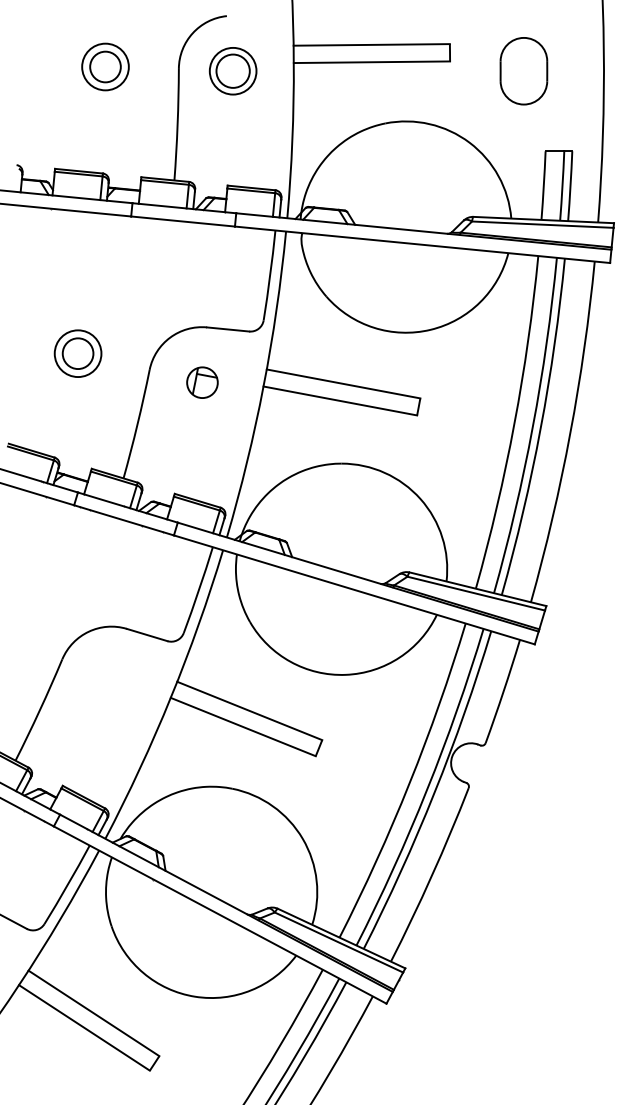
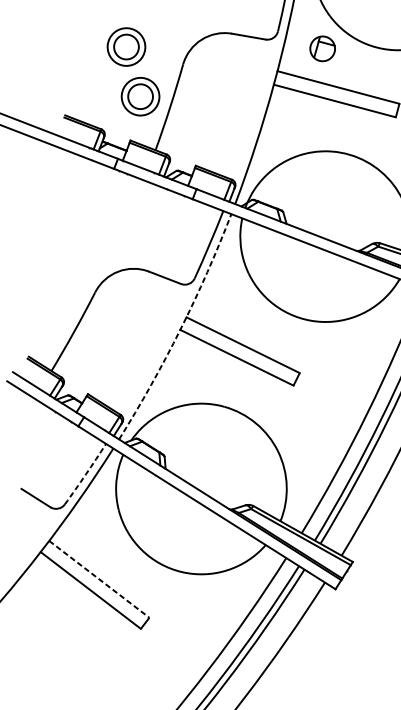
part: (202, 382) -> (322, 48), moved
part: (99, 413) -> (140, 96), added
arc: (171, 697) -> (180, 329), solid -> dashed
arc: (67, 885) -> (85, 474), solid -> dashed
line: (94, 1013) -> (99, 579), solid -> dashed

